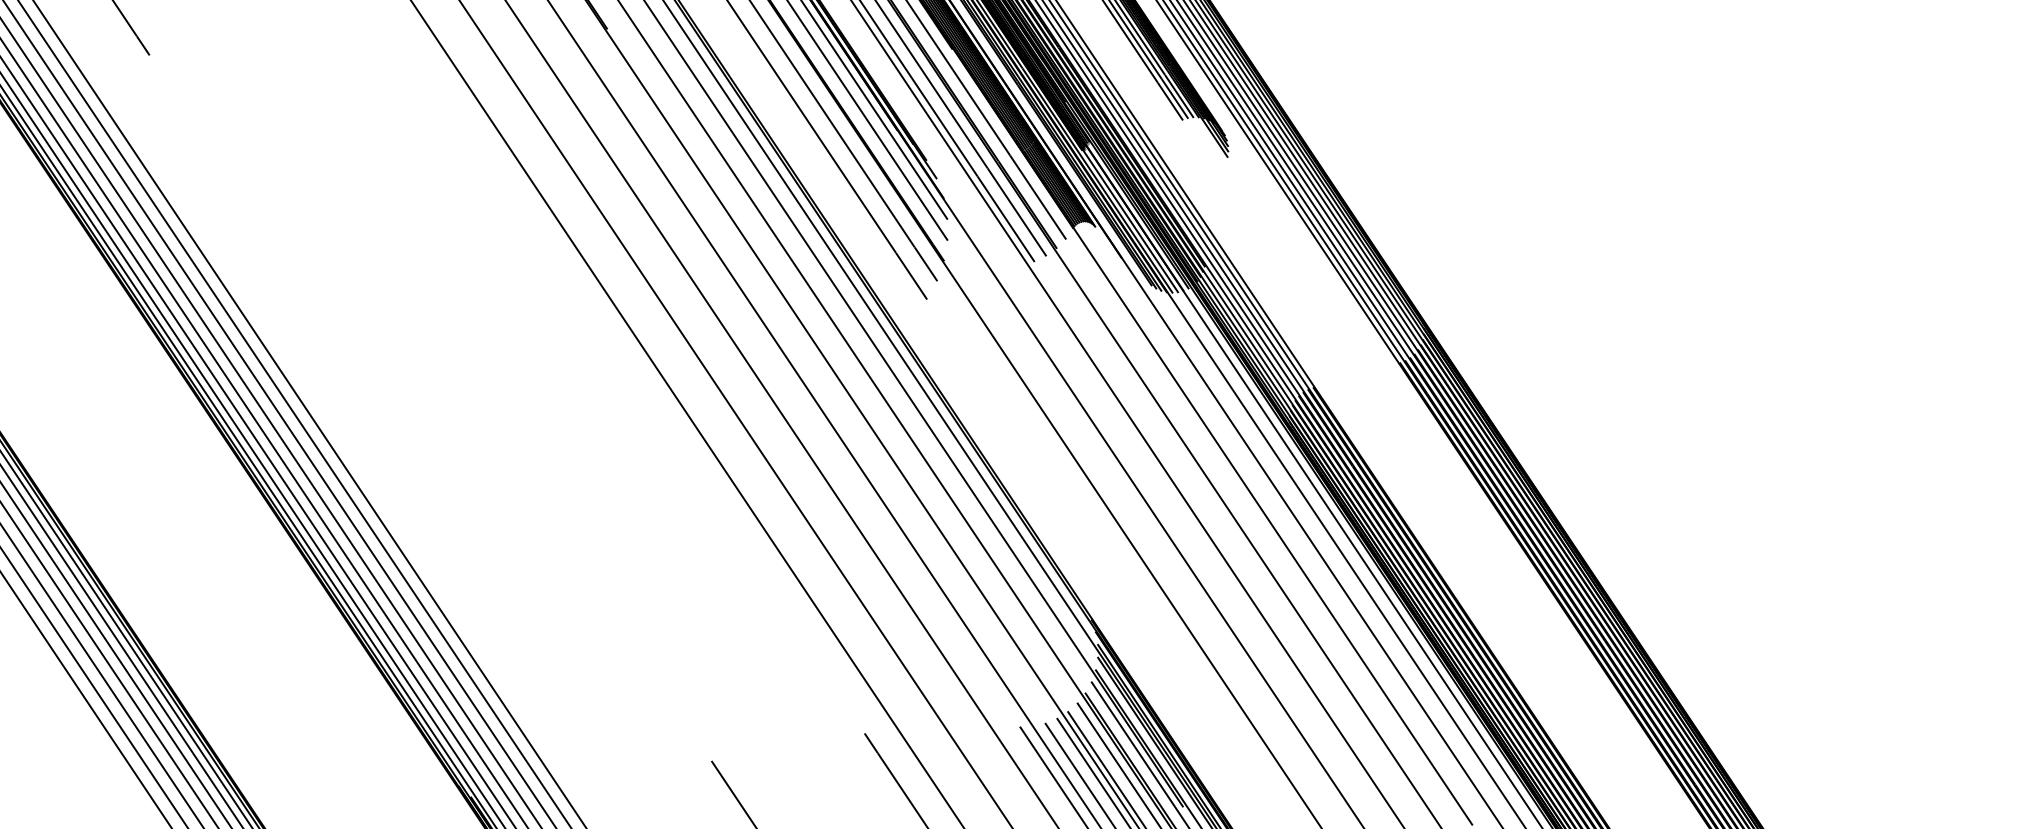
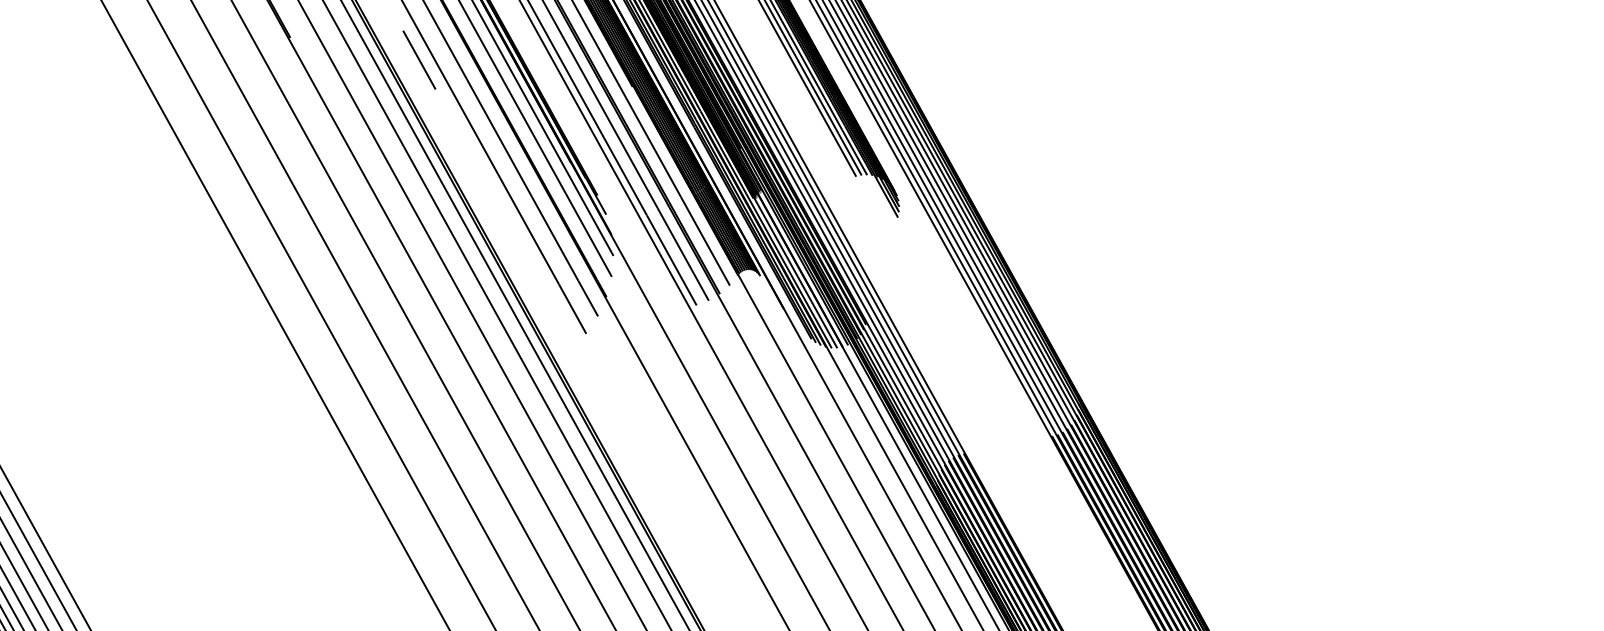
line: (737, 40) -> (419, 59), added

